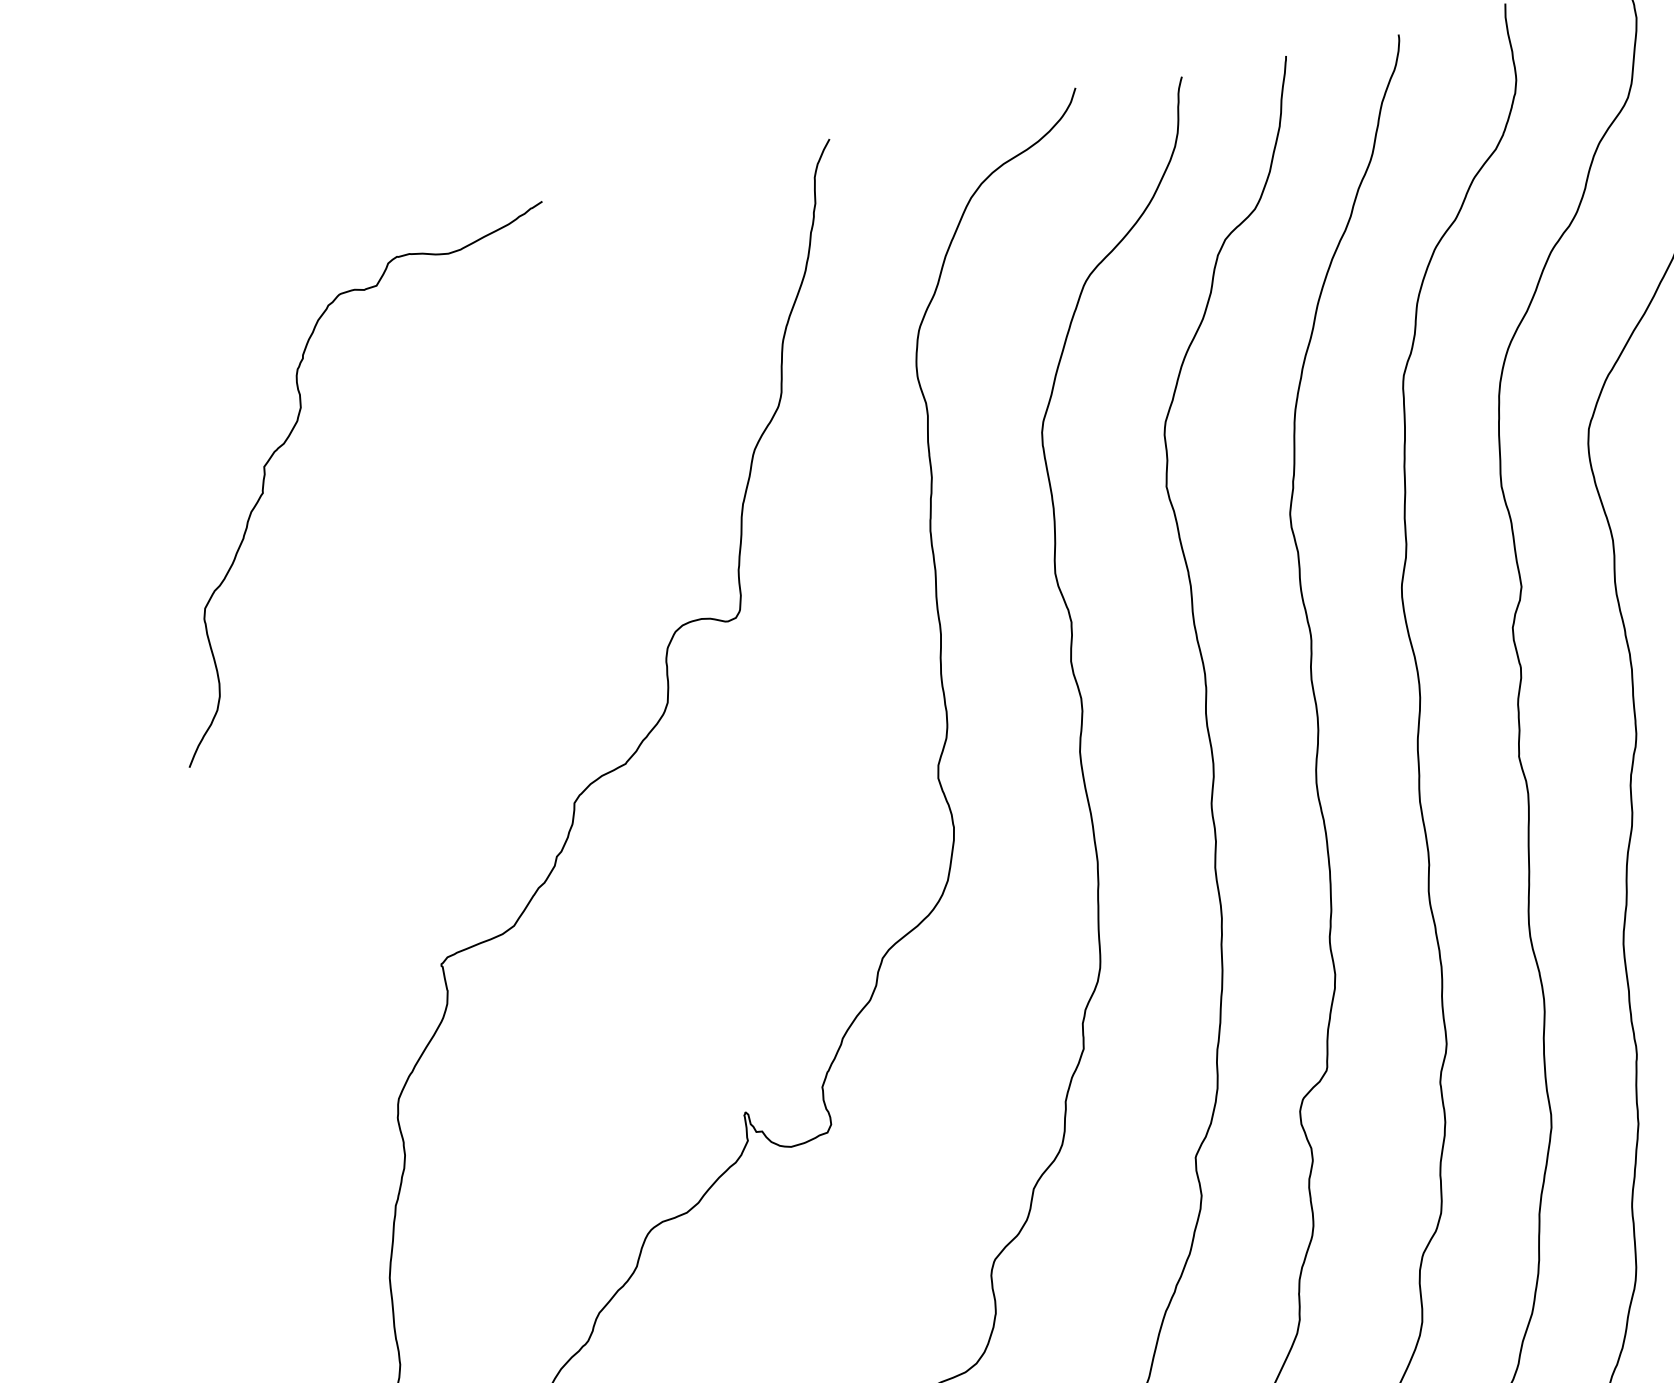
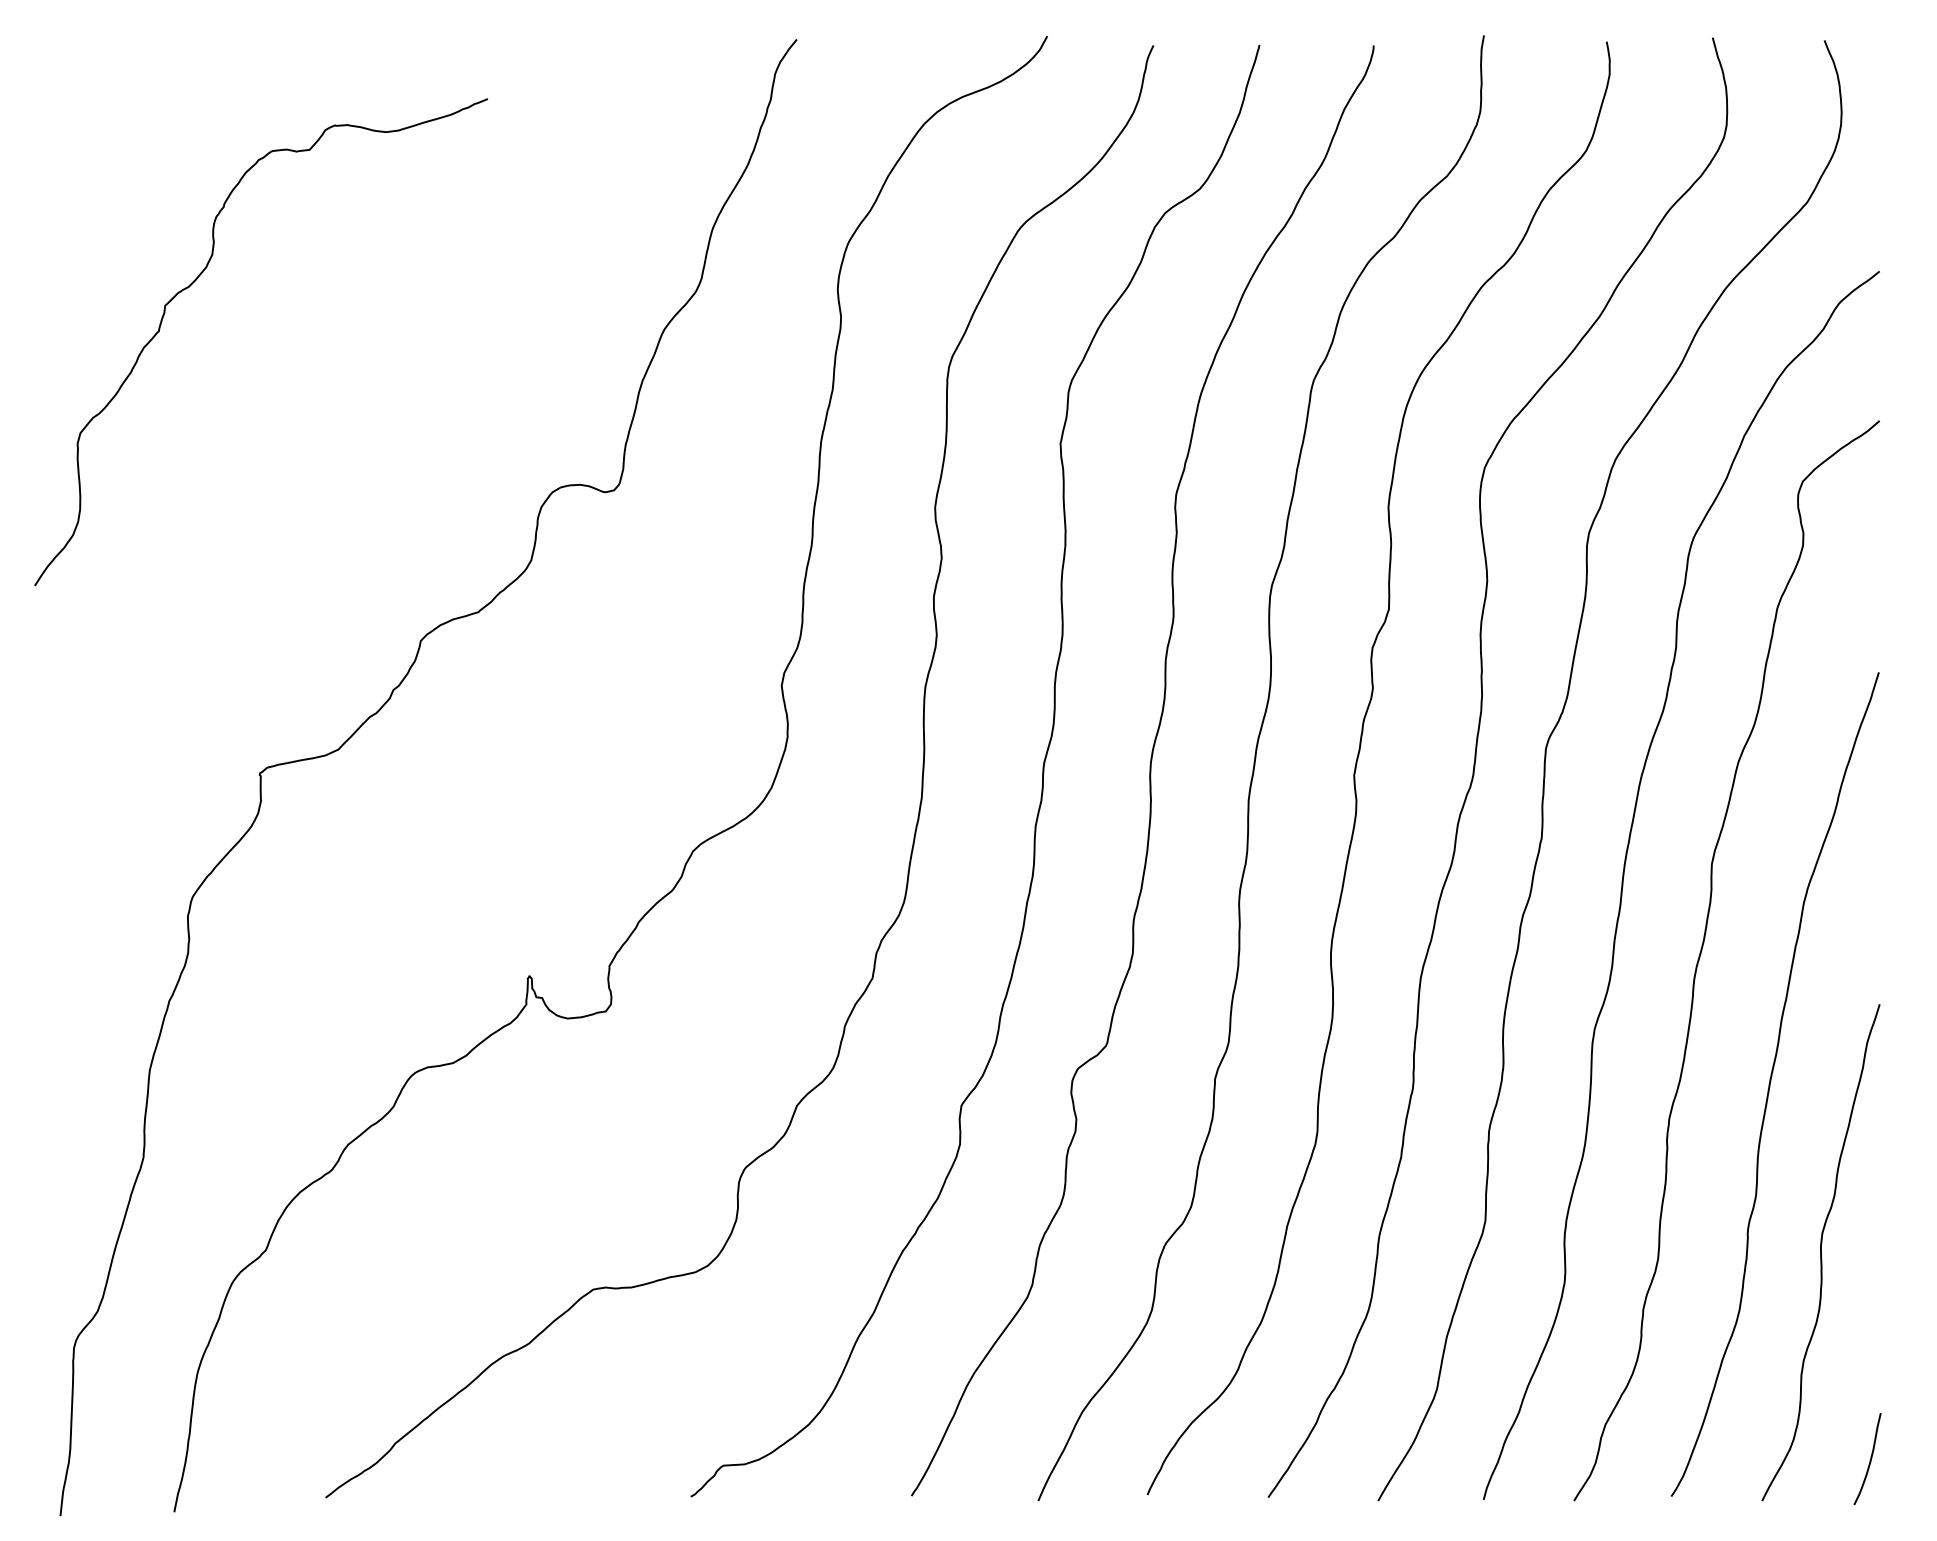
curve: (291, 433) -> (198, 278), moved

